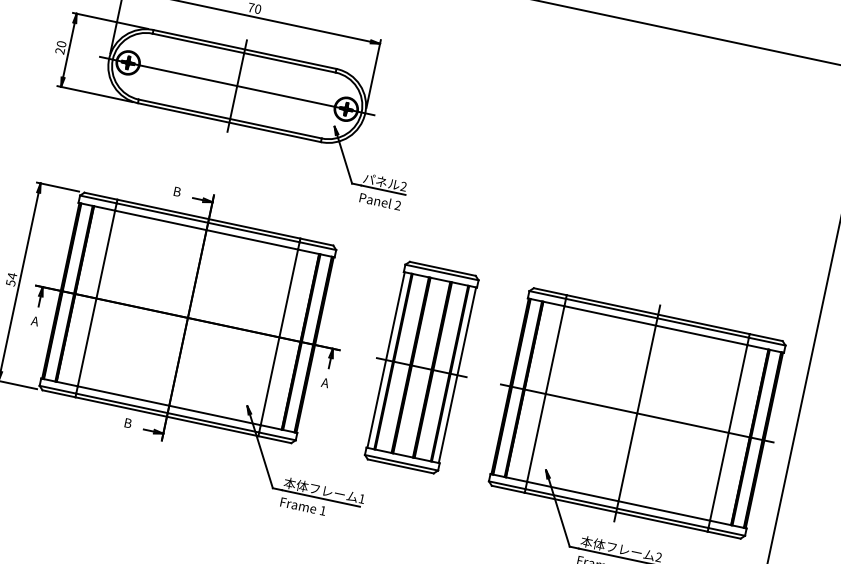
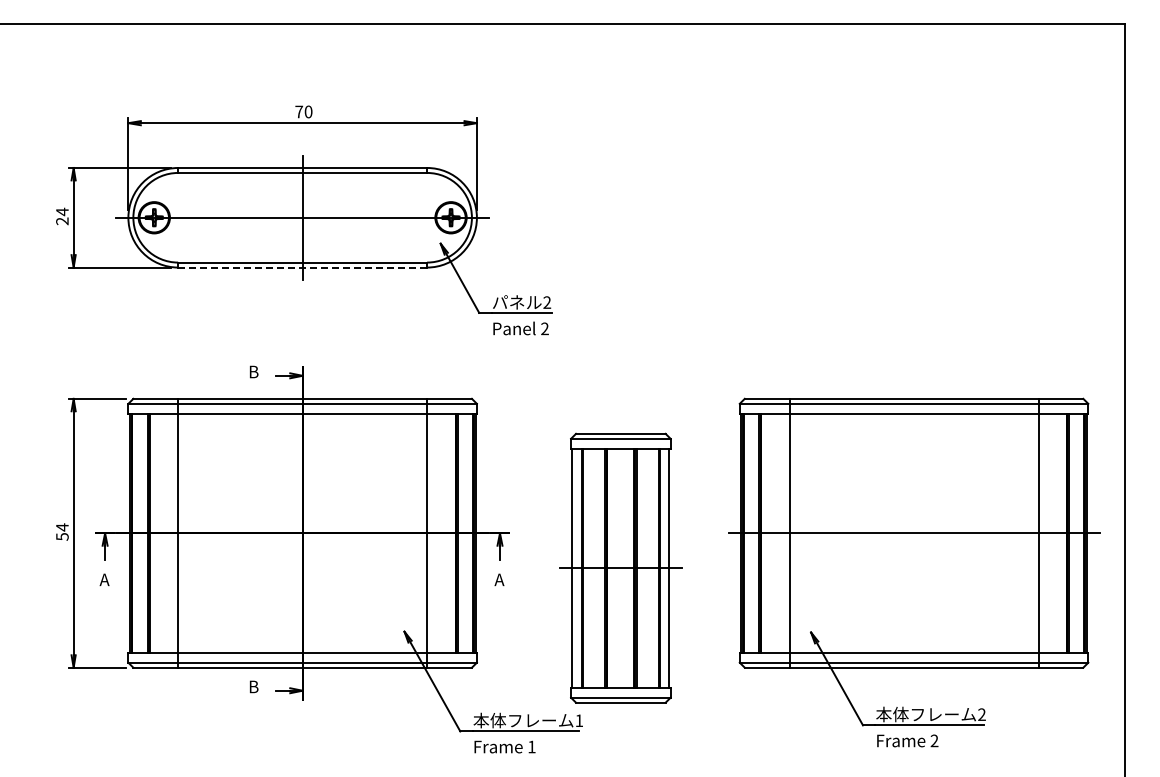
text: (61, 43) -> (62, 211), 20 -> 24
line: (230, 122) -> (303, 267), solid -> dashed
part: (421, 367) -> (620, 567), moved
line: (637, 413) -> (914, 533), removed

